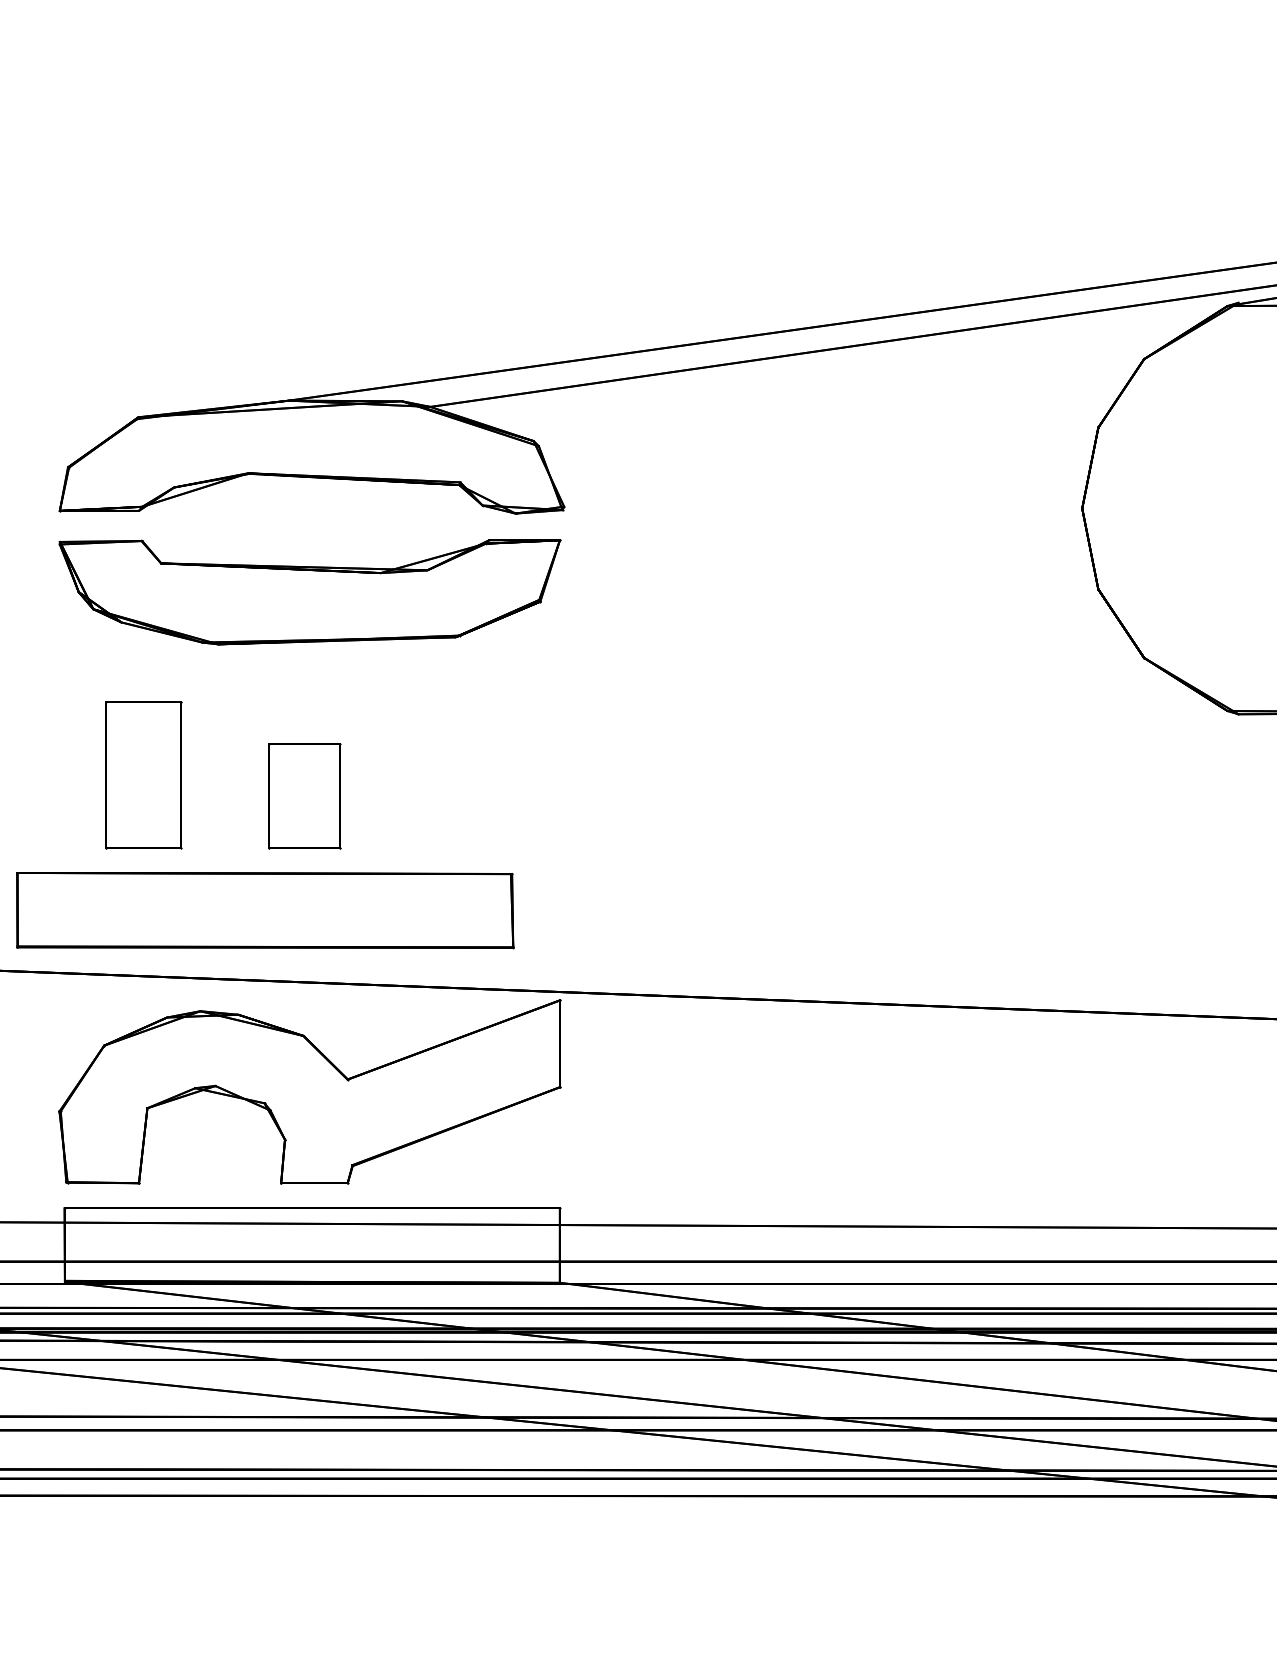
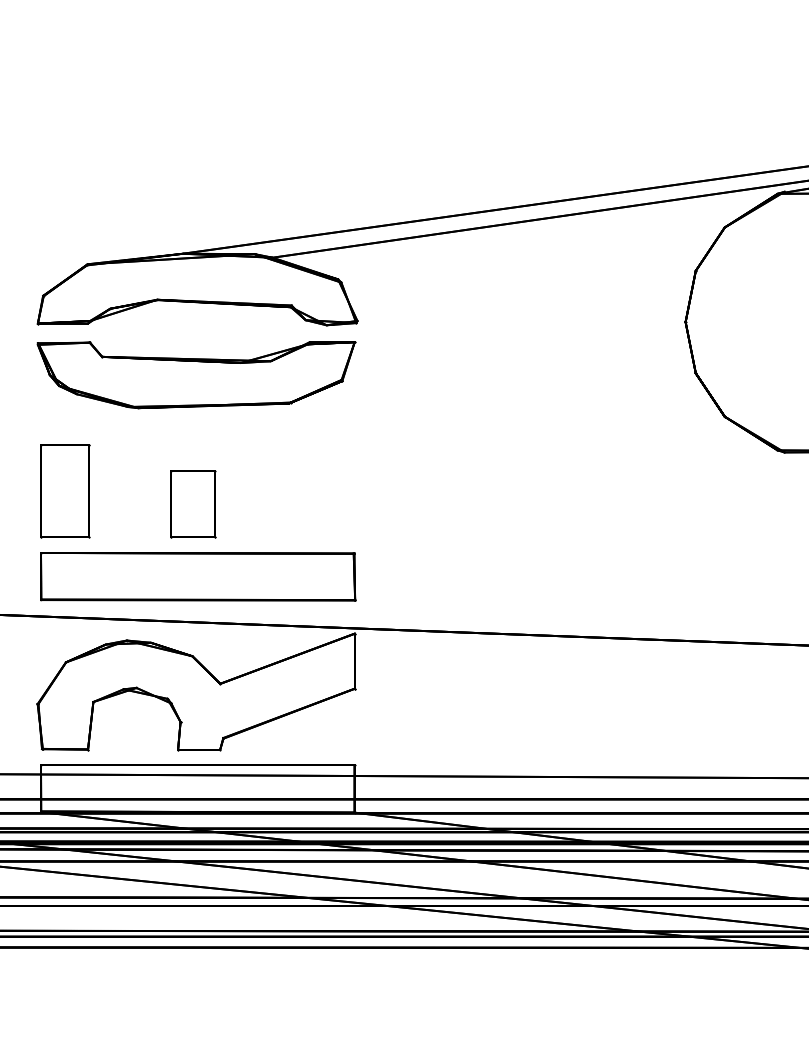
part: (144, 775) -> (65, 491), moved
part: (265, 910) -> (198, 576), moved

